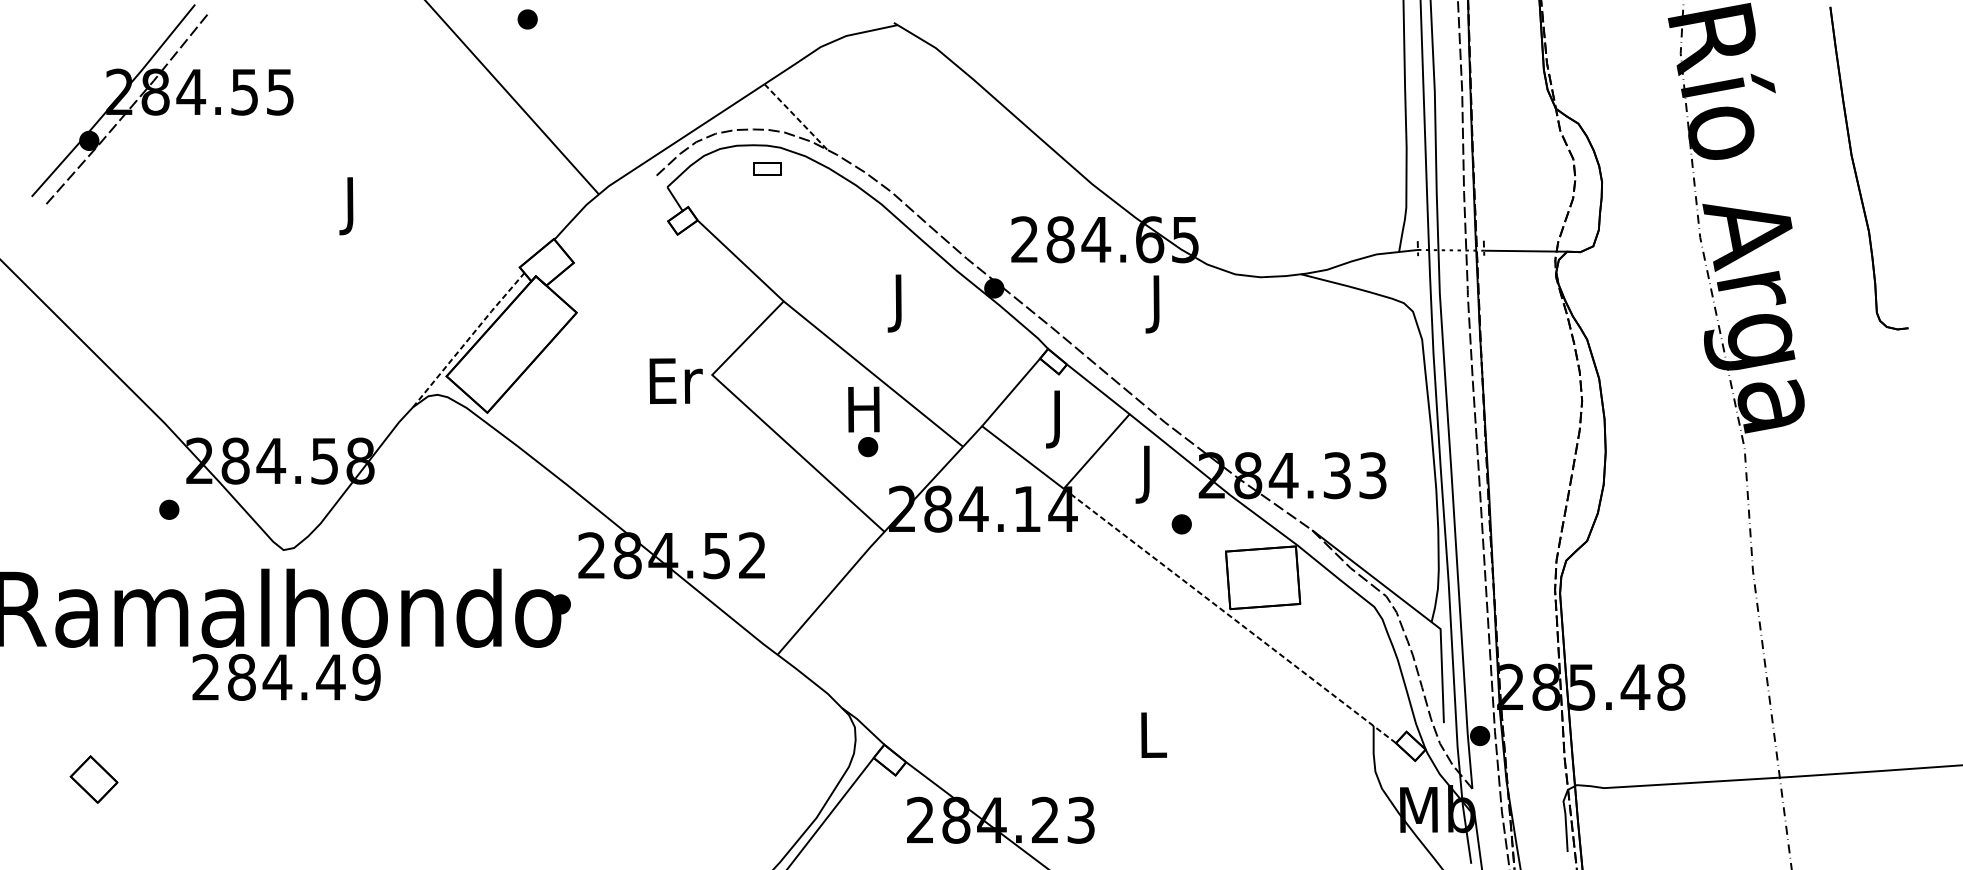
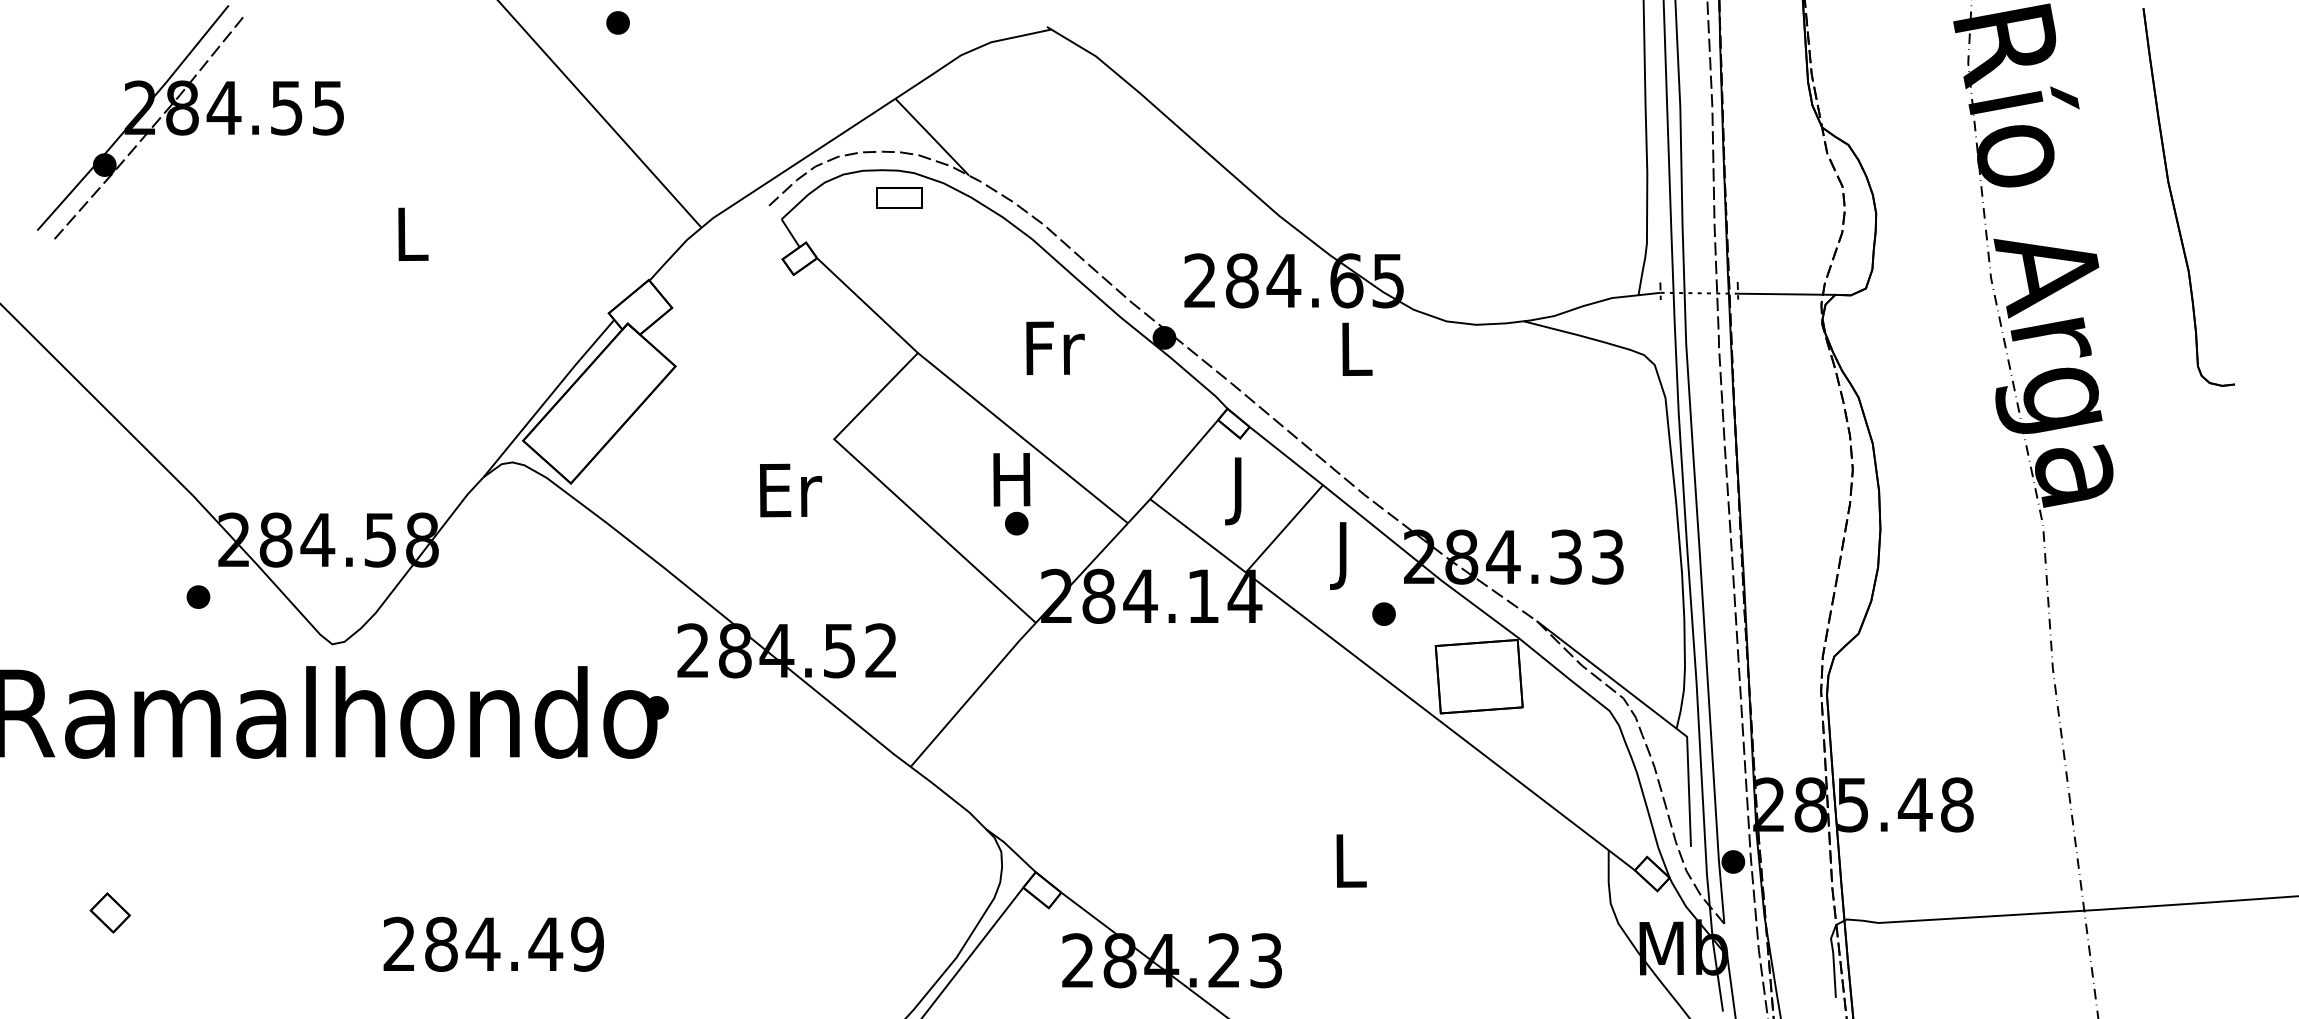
line: (796, 117) -> (932, 137), dashed -> solid
part: (768, 168) -> (899, 197), size x1.43
text: (352, 206) -> (412, 241), J -> L
text: (901, 303) -> (1055, 355), J -> Fr
text: (1158, 304) -> (1356, 356), J -> L
line: (468, 339) -> (548, 397), dashed -> solid
text: (676, 381) -> (791, 490), moved
line: (1230, 616) -> (1440, 721), dashed -> solid
text: (286, 676) -> (493, 943), moved
part: (93, 779) -> (109, 912), size x0.71

